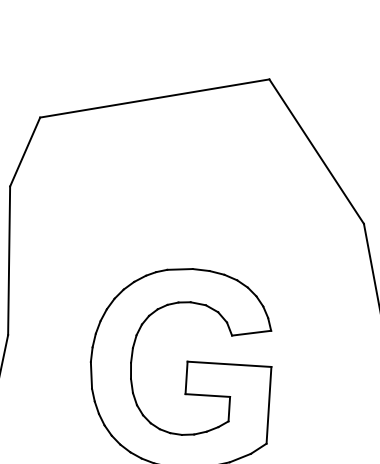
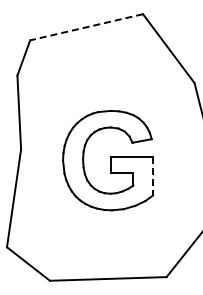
line: (154, 98) -> (86, 27), solid -> dashed
line: (269, 405) -> (153, 176), solid -> dashed

